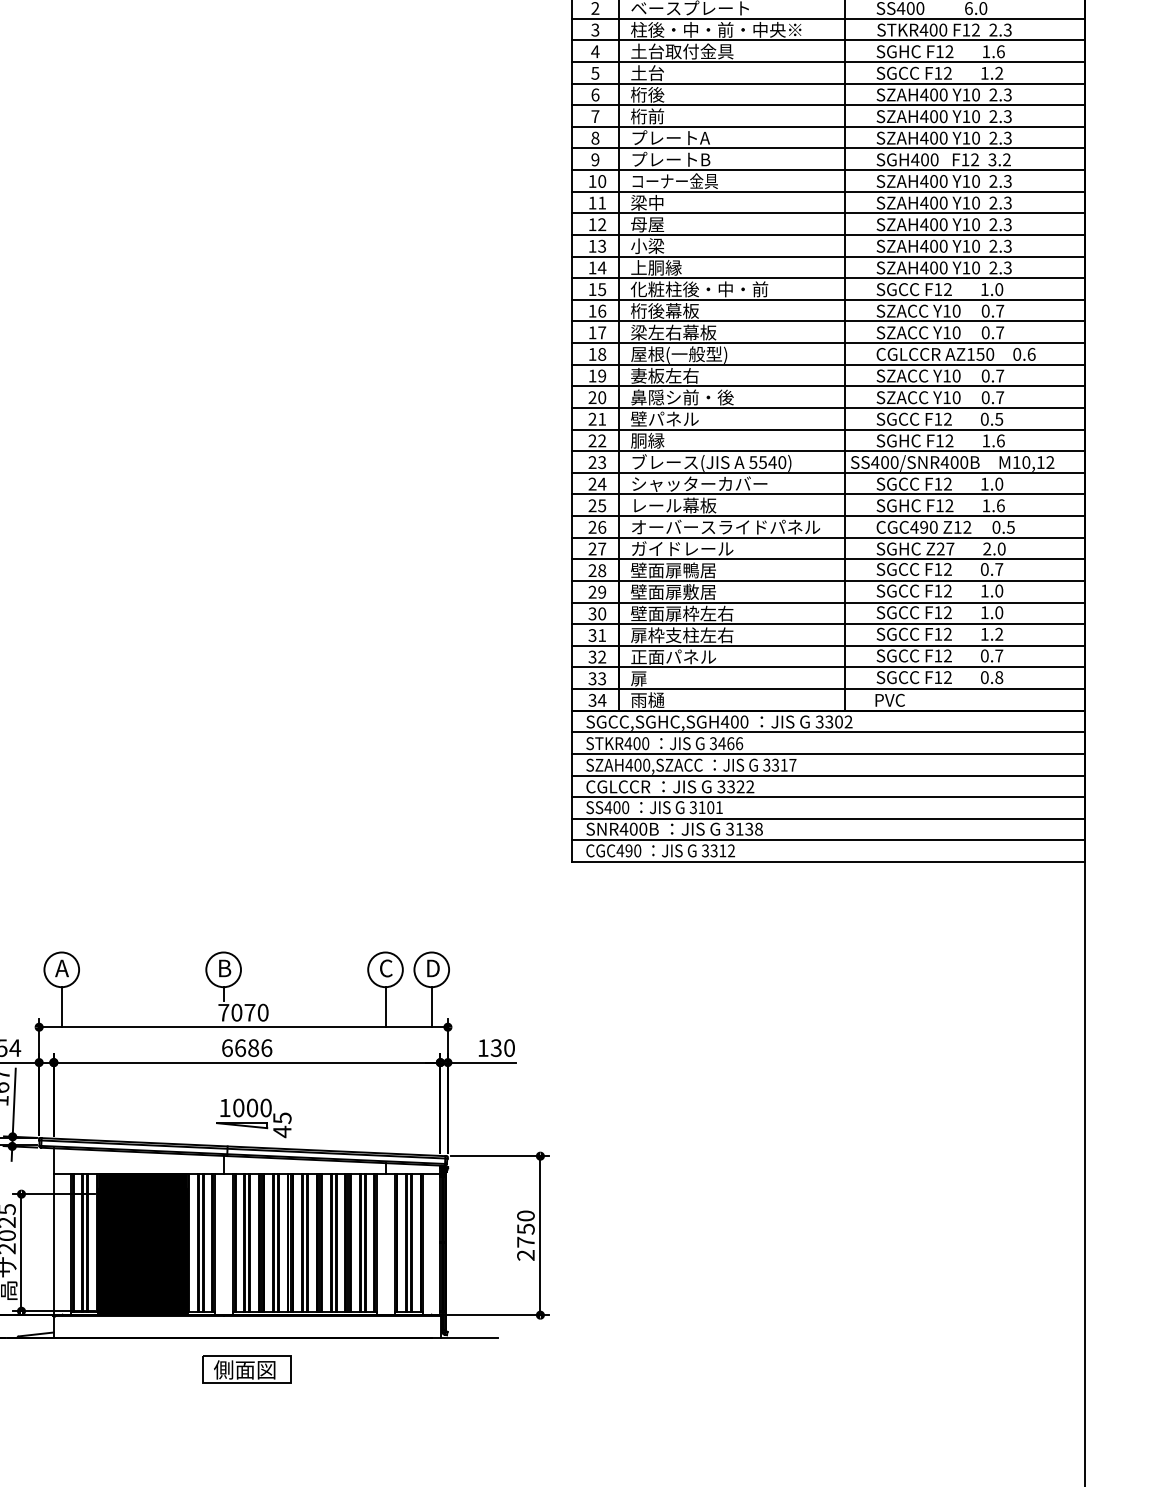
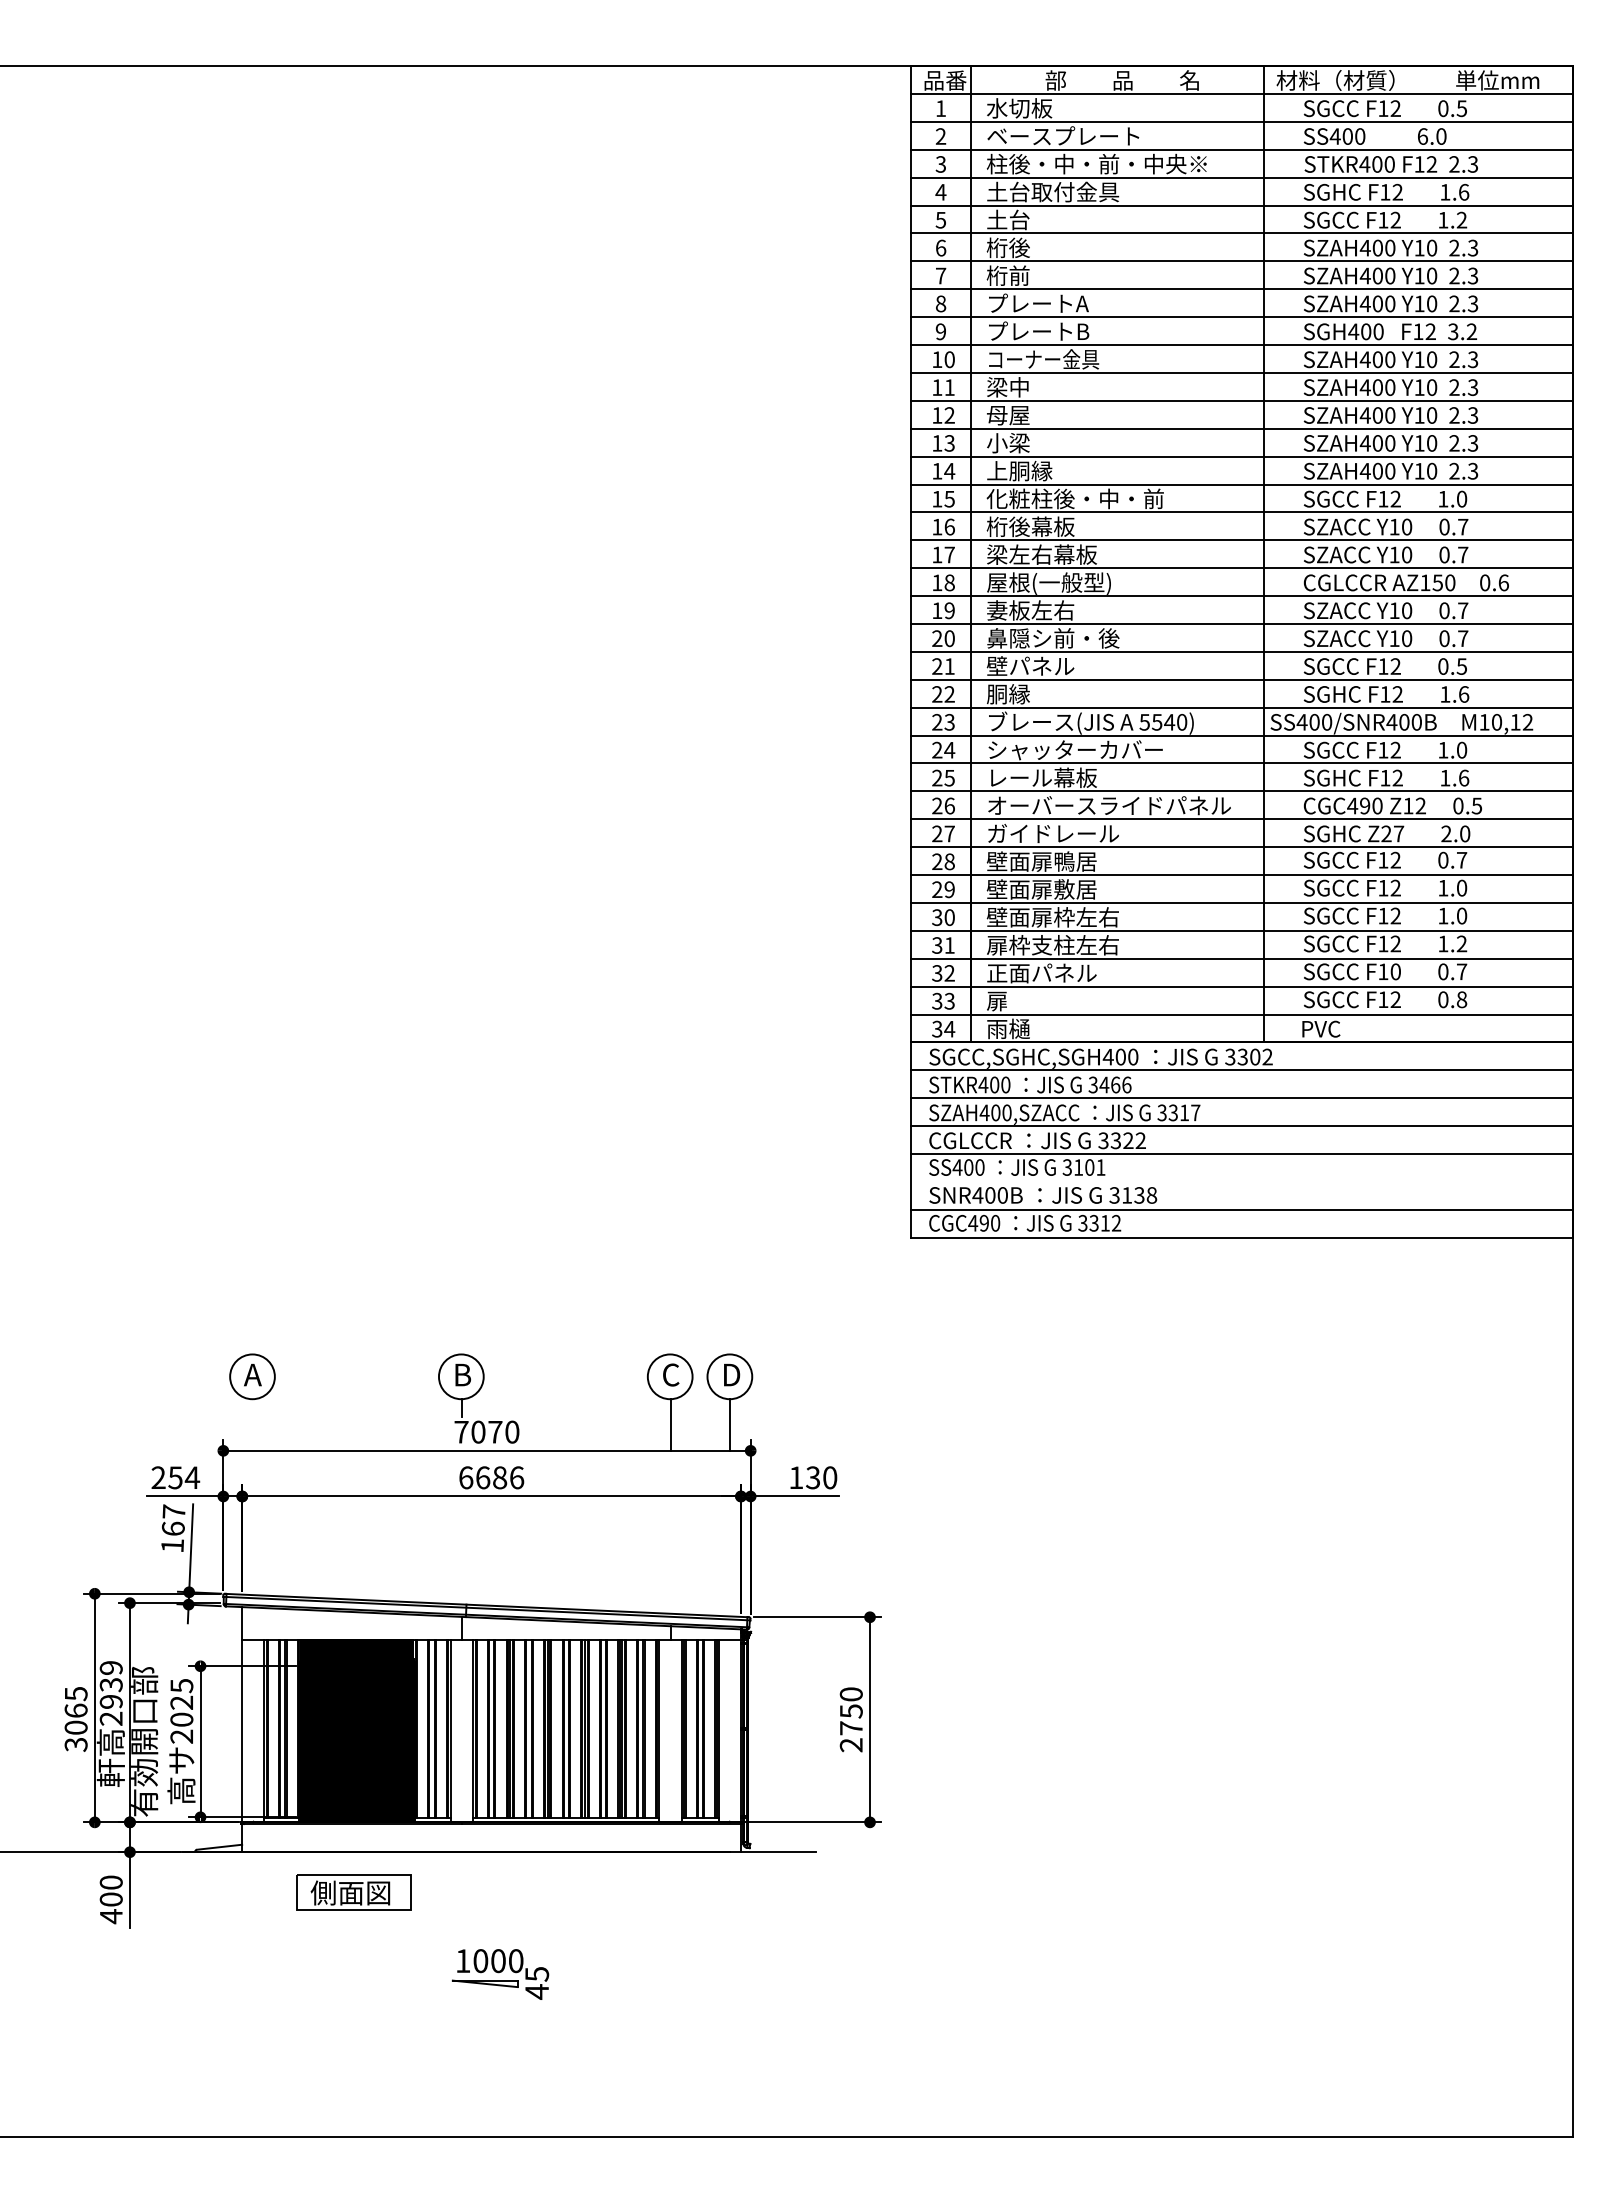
text: (947, 655) -> (1395, 971), F12 -> F10
line: (828, 818) -> (1241, 1181), removed
line: (61, 1006) -> (252, 1424), removed
part: (254, 1118) -> (500, 1974), moved
part: (247, 1369) -> (353, 1892), moved

